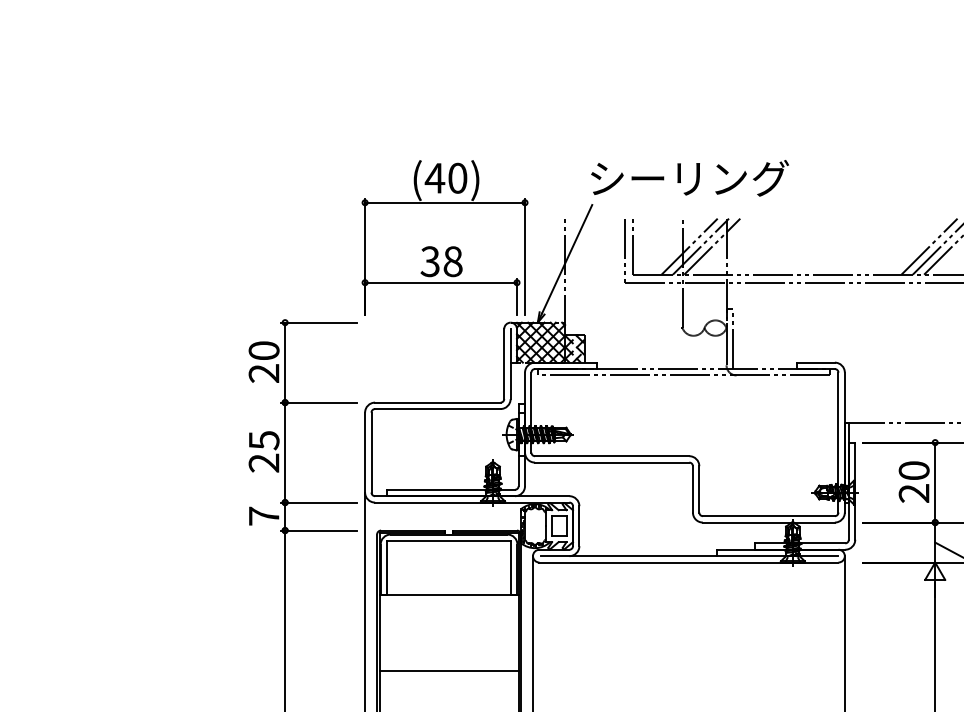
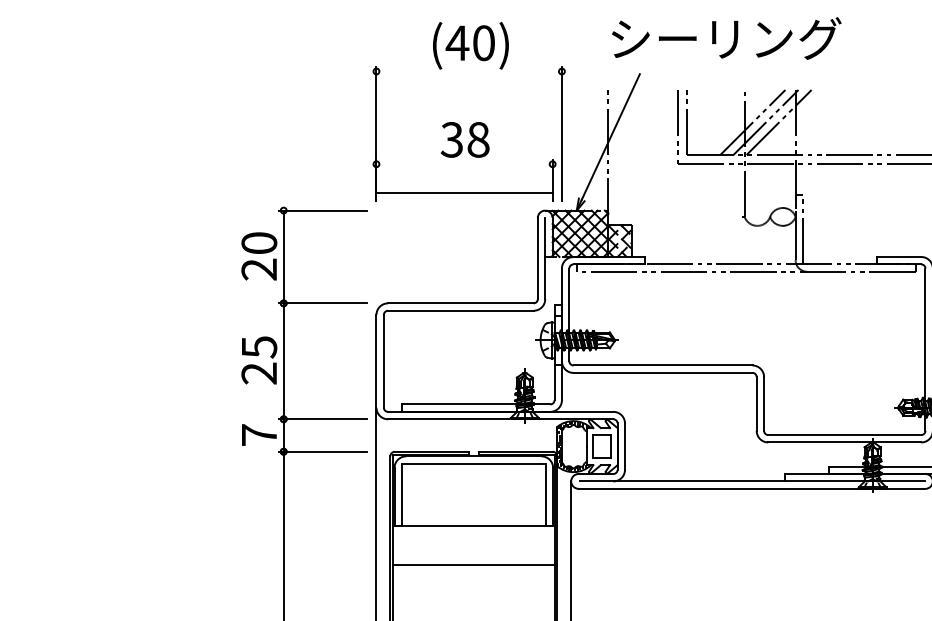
text: (689, 178) -> (726, 38), moved
line: (445, 202) -> (469, 71), removed
line: (441, 282) -> (465, 193), moved
line: (448, 670) -> (473, 565), moved

